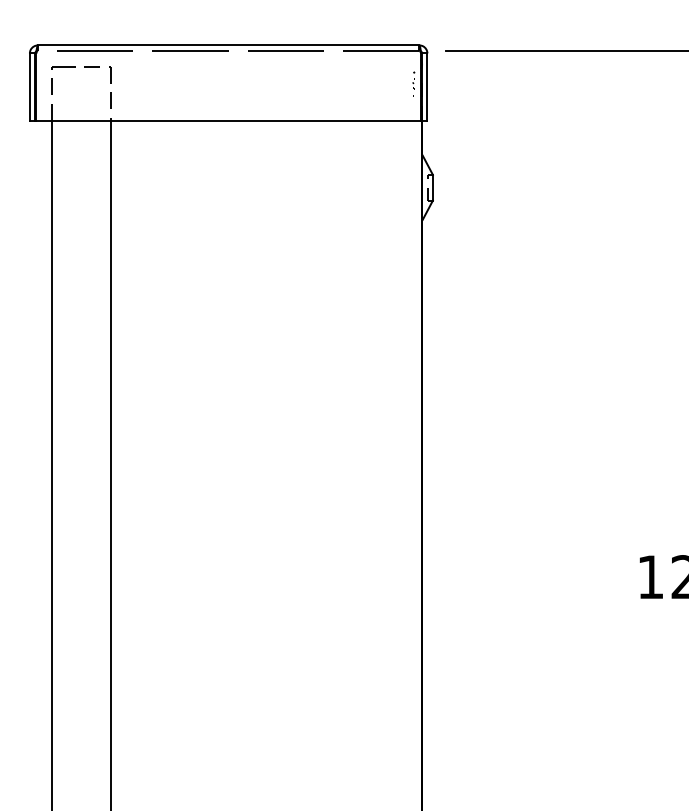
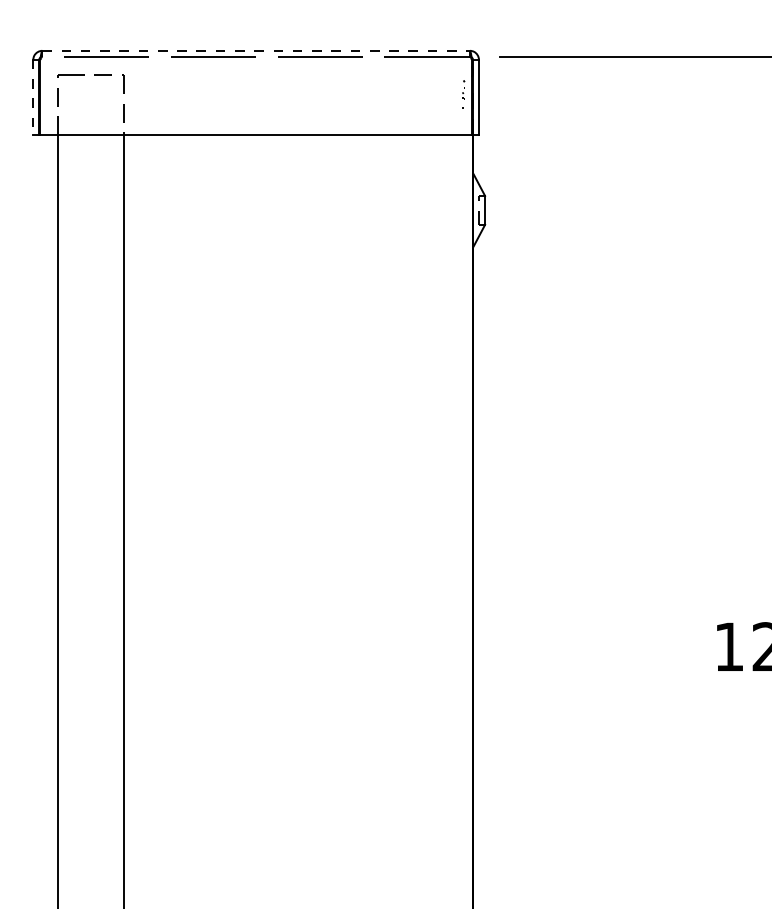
line: (228, 45) -> (255, 50), solid -> dashed
line: (29, 87) -> (32, 98), solid -> dashed

